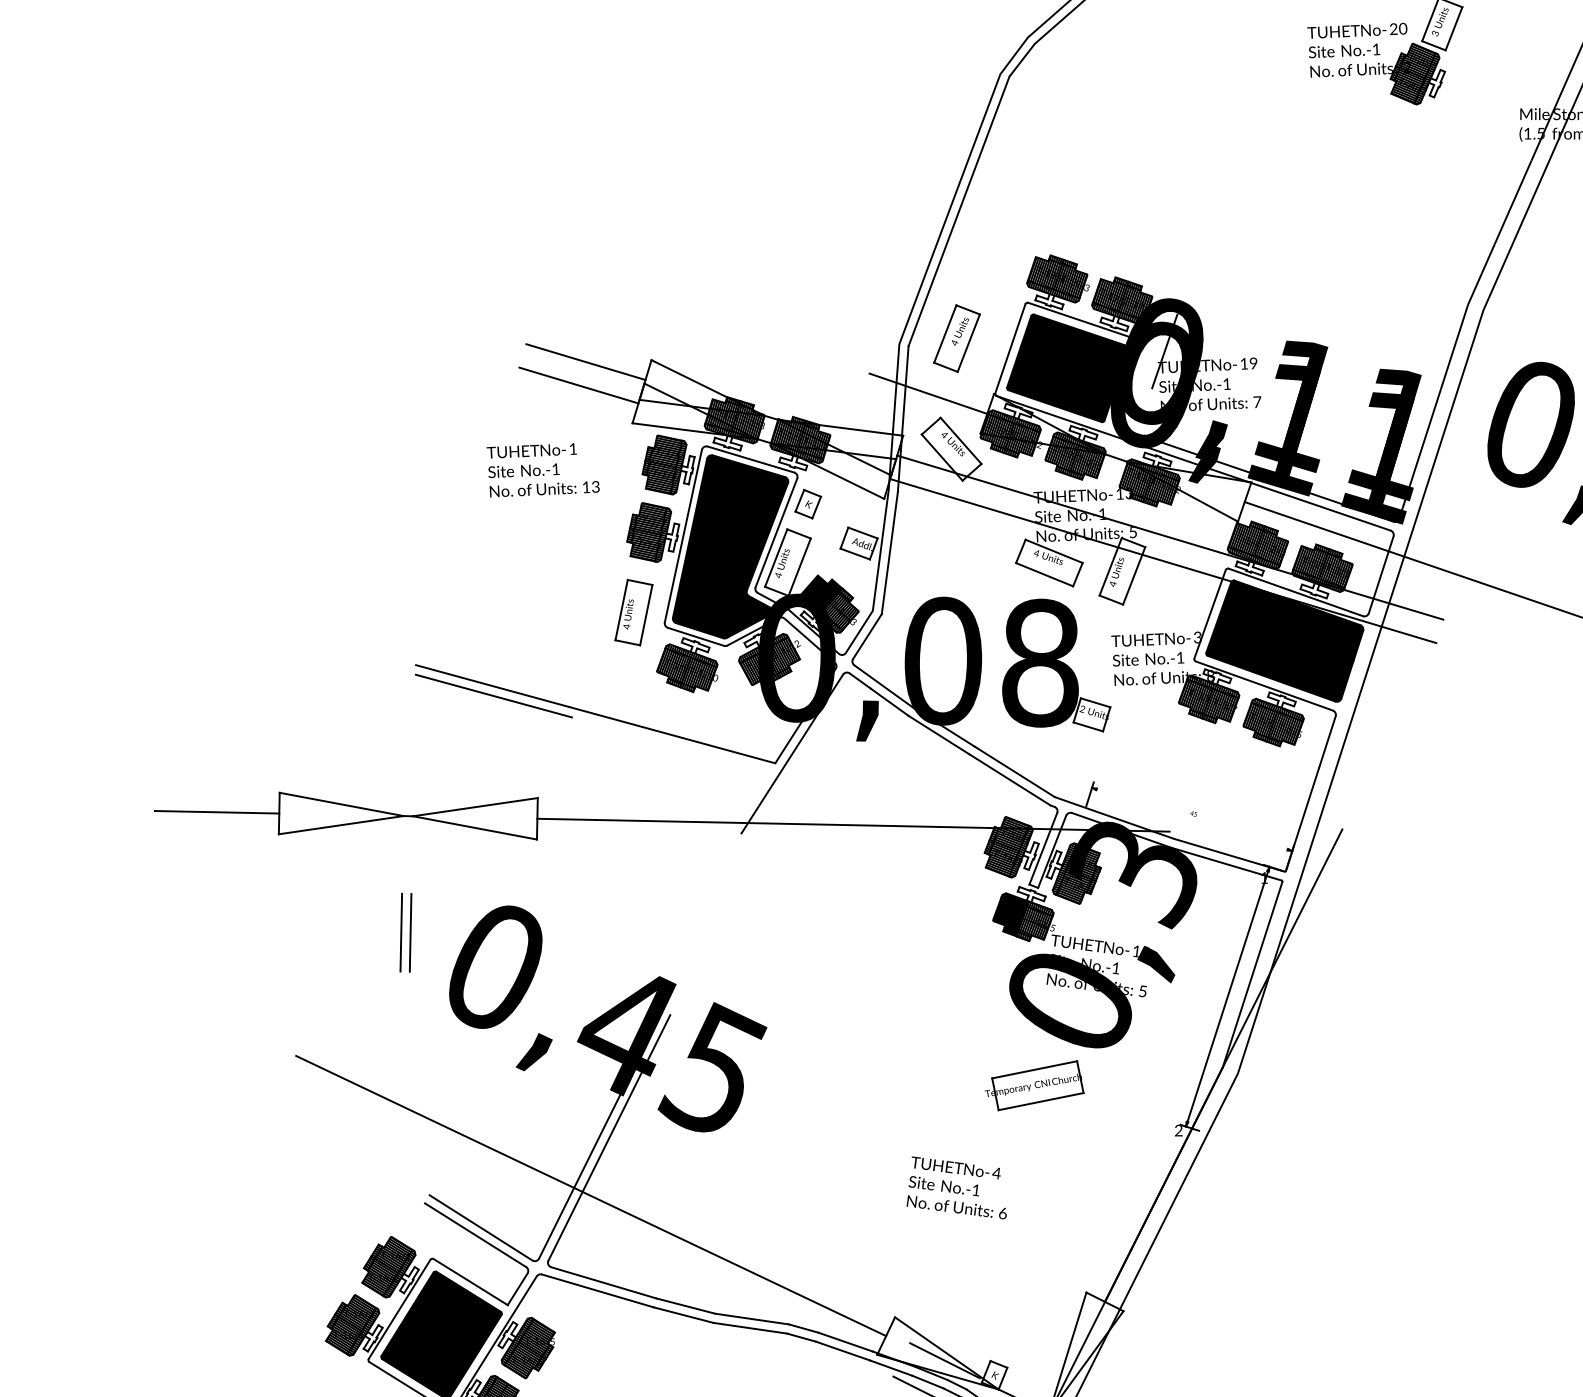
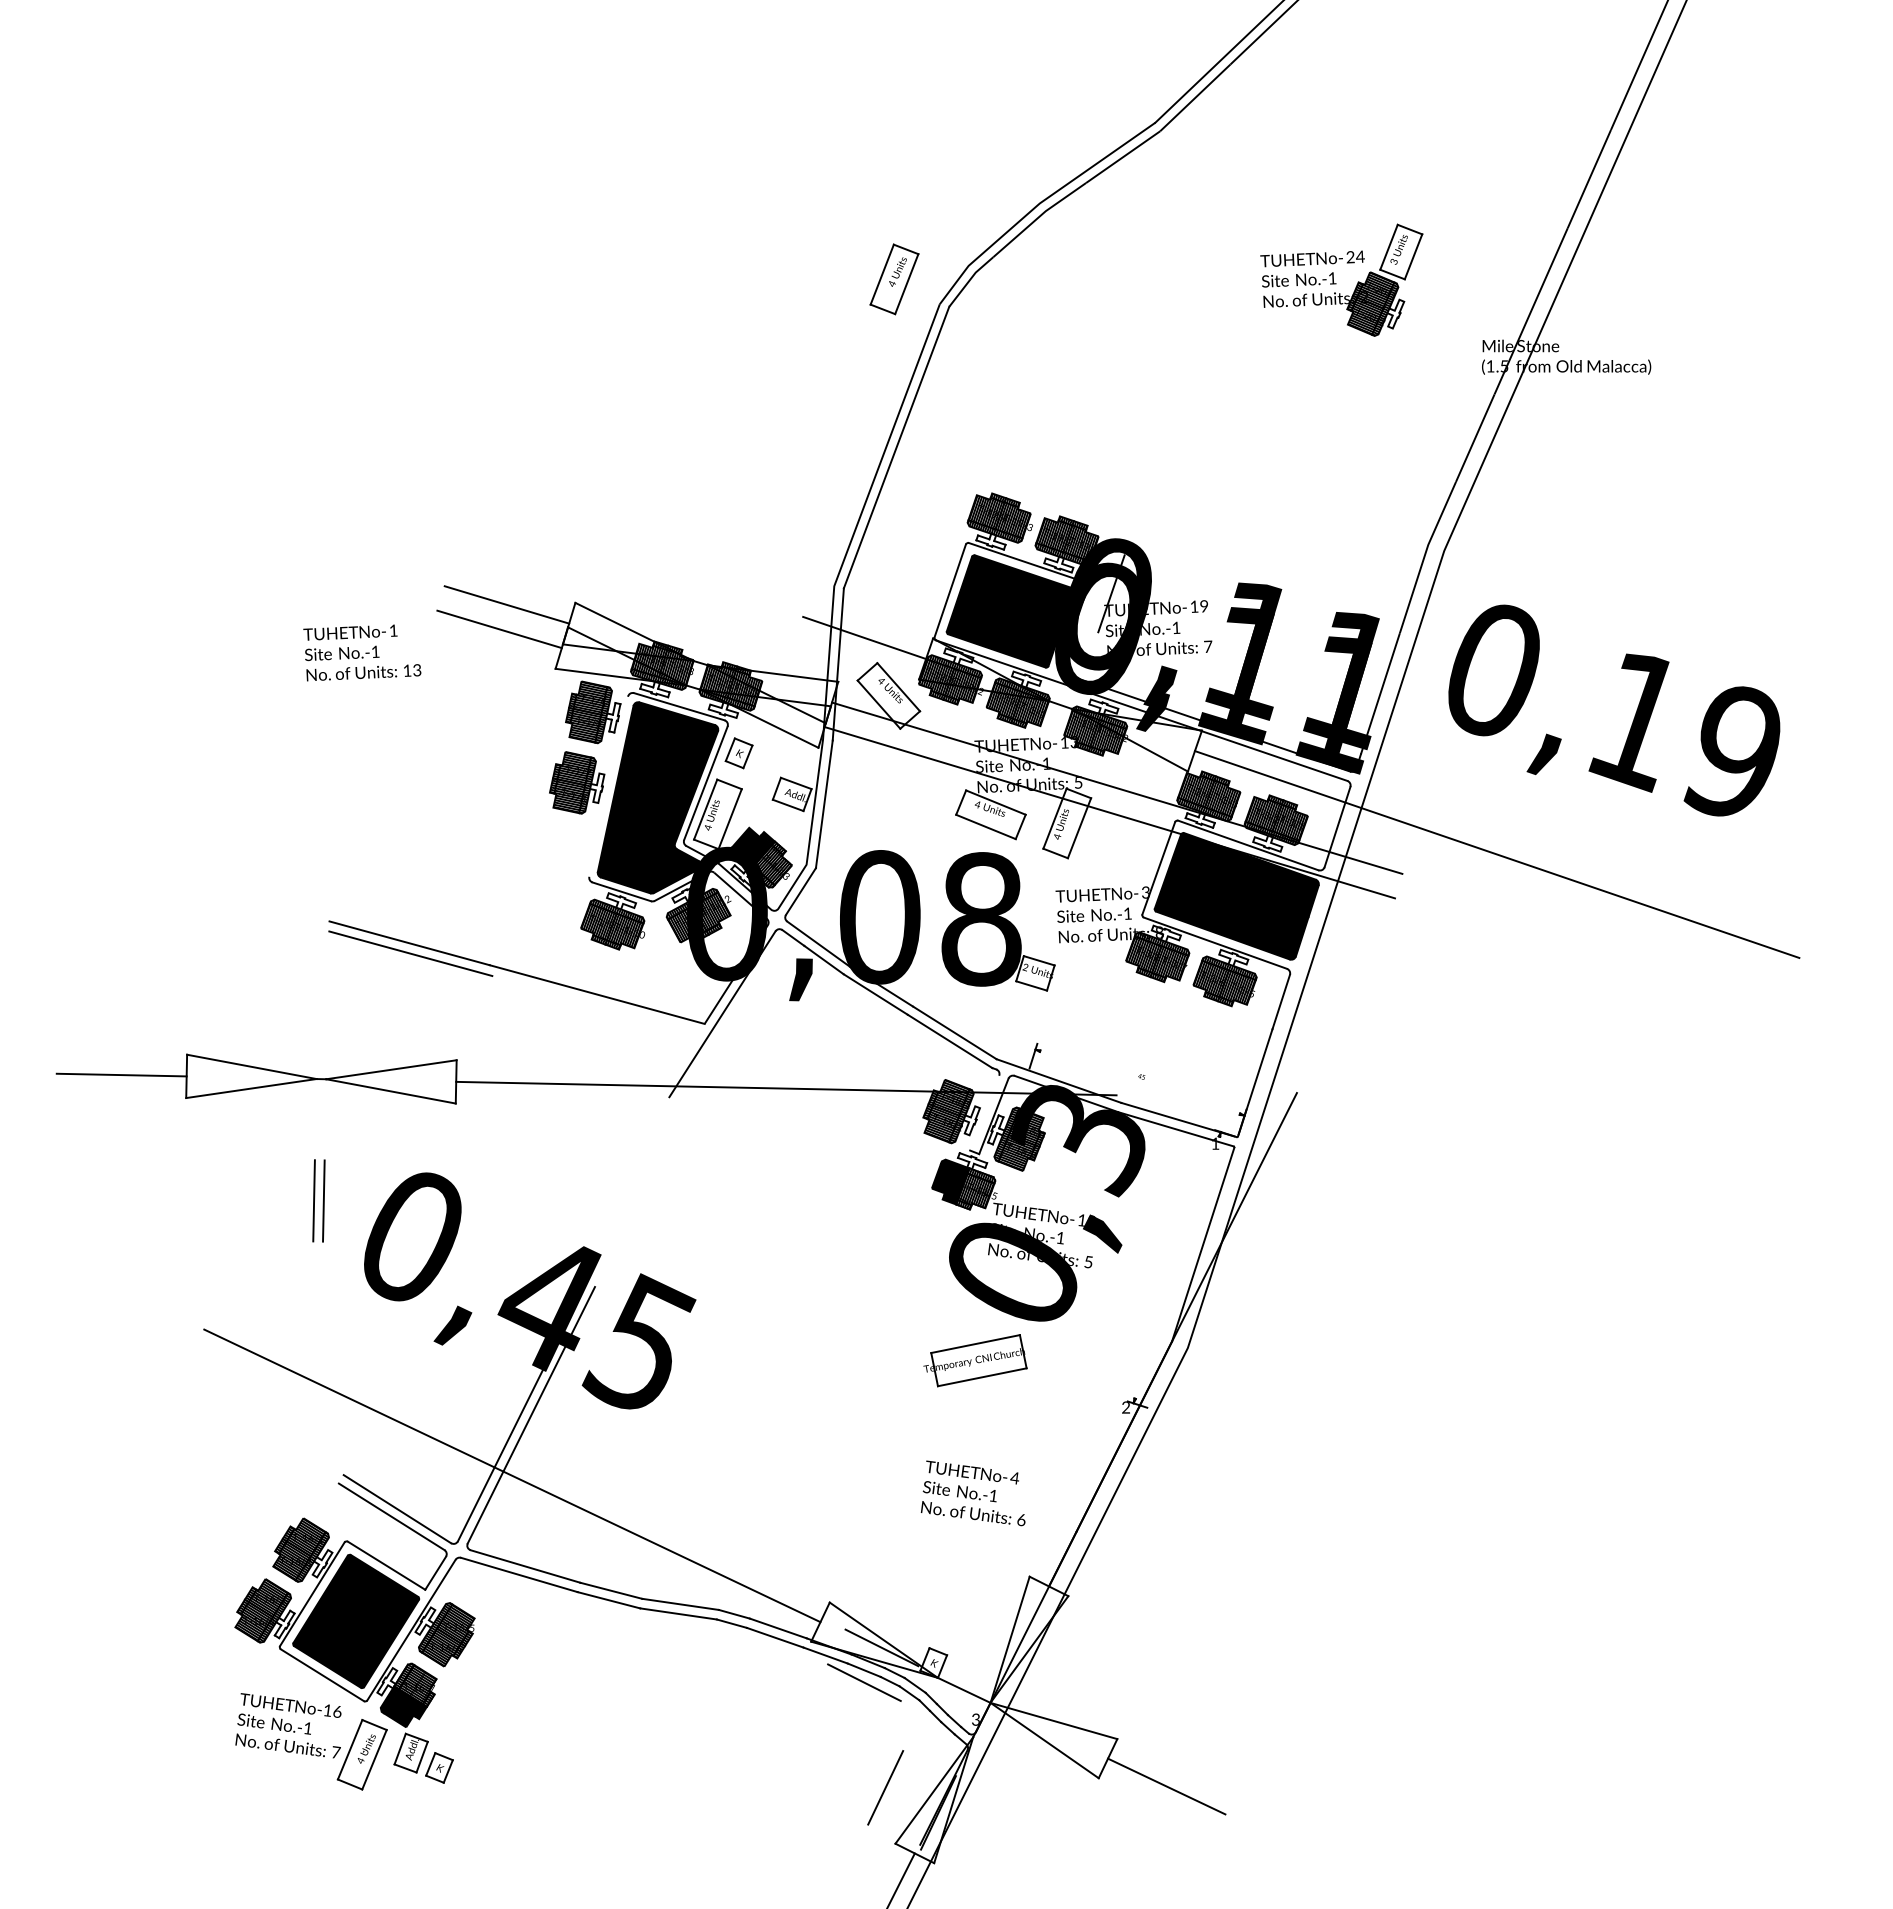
text: (1403, 28) -> (1360, 256), 20 -> 24
part: (957, 338) -> (894, 279), moved
text: (543, 469) -> (362, 652), moved
line: (683, 535) -> (608, 786), removed
part: (633, 612) -> (556, 866), removed
line: (1043, 848) -> (984, 1112), removed
line: (1228, 996) -> (1177, 1267), removed
text: (956, 1188) -> (972, 1493), moved

